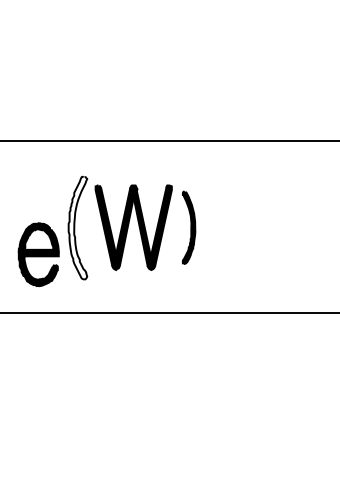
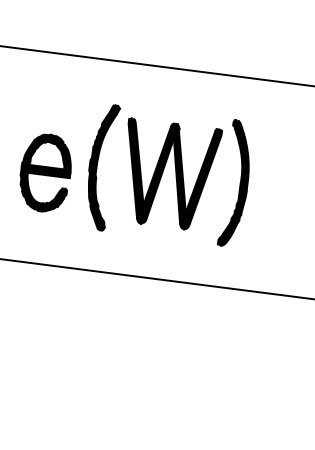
fill: (77, 227) -> (100, 166), added
part: (188, 227) -> (235, 183), size x1.43
part: (38, 254) -> (45, 172), moved

